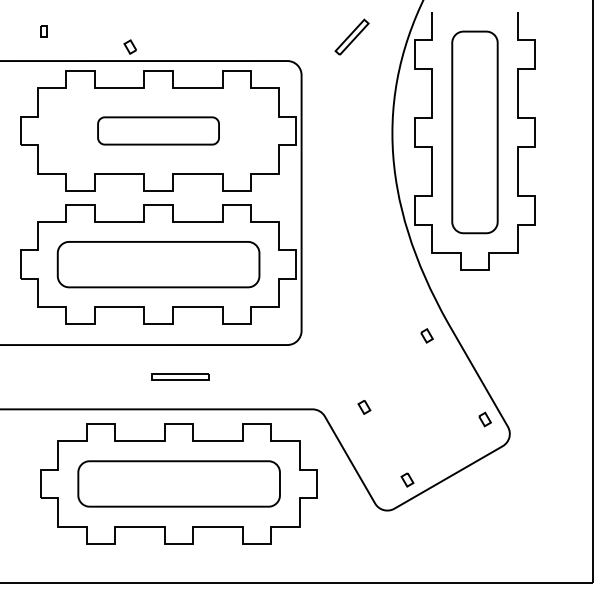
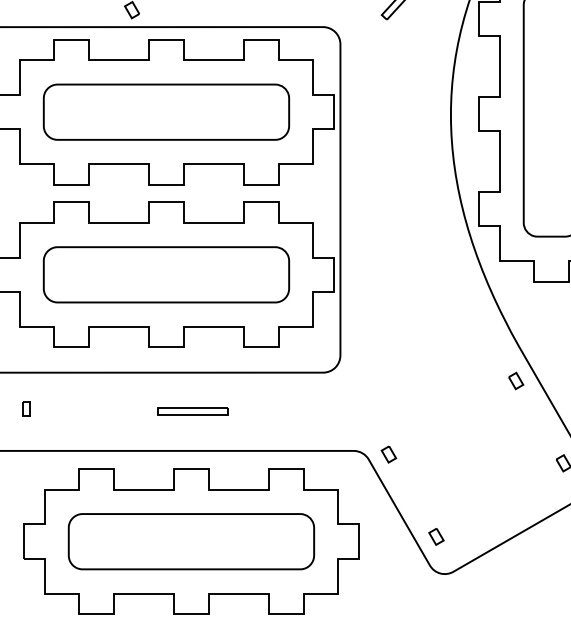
part: (158, 130) -> (166, 111), size x1.67
part: (426, 335) -> (515, 380), moved
part: (43, 374) -> (26, 408), added
part: (364, 407) -> (388, 454), moved
part: (407, 479) -> (436, 536), moved

